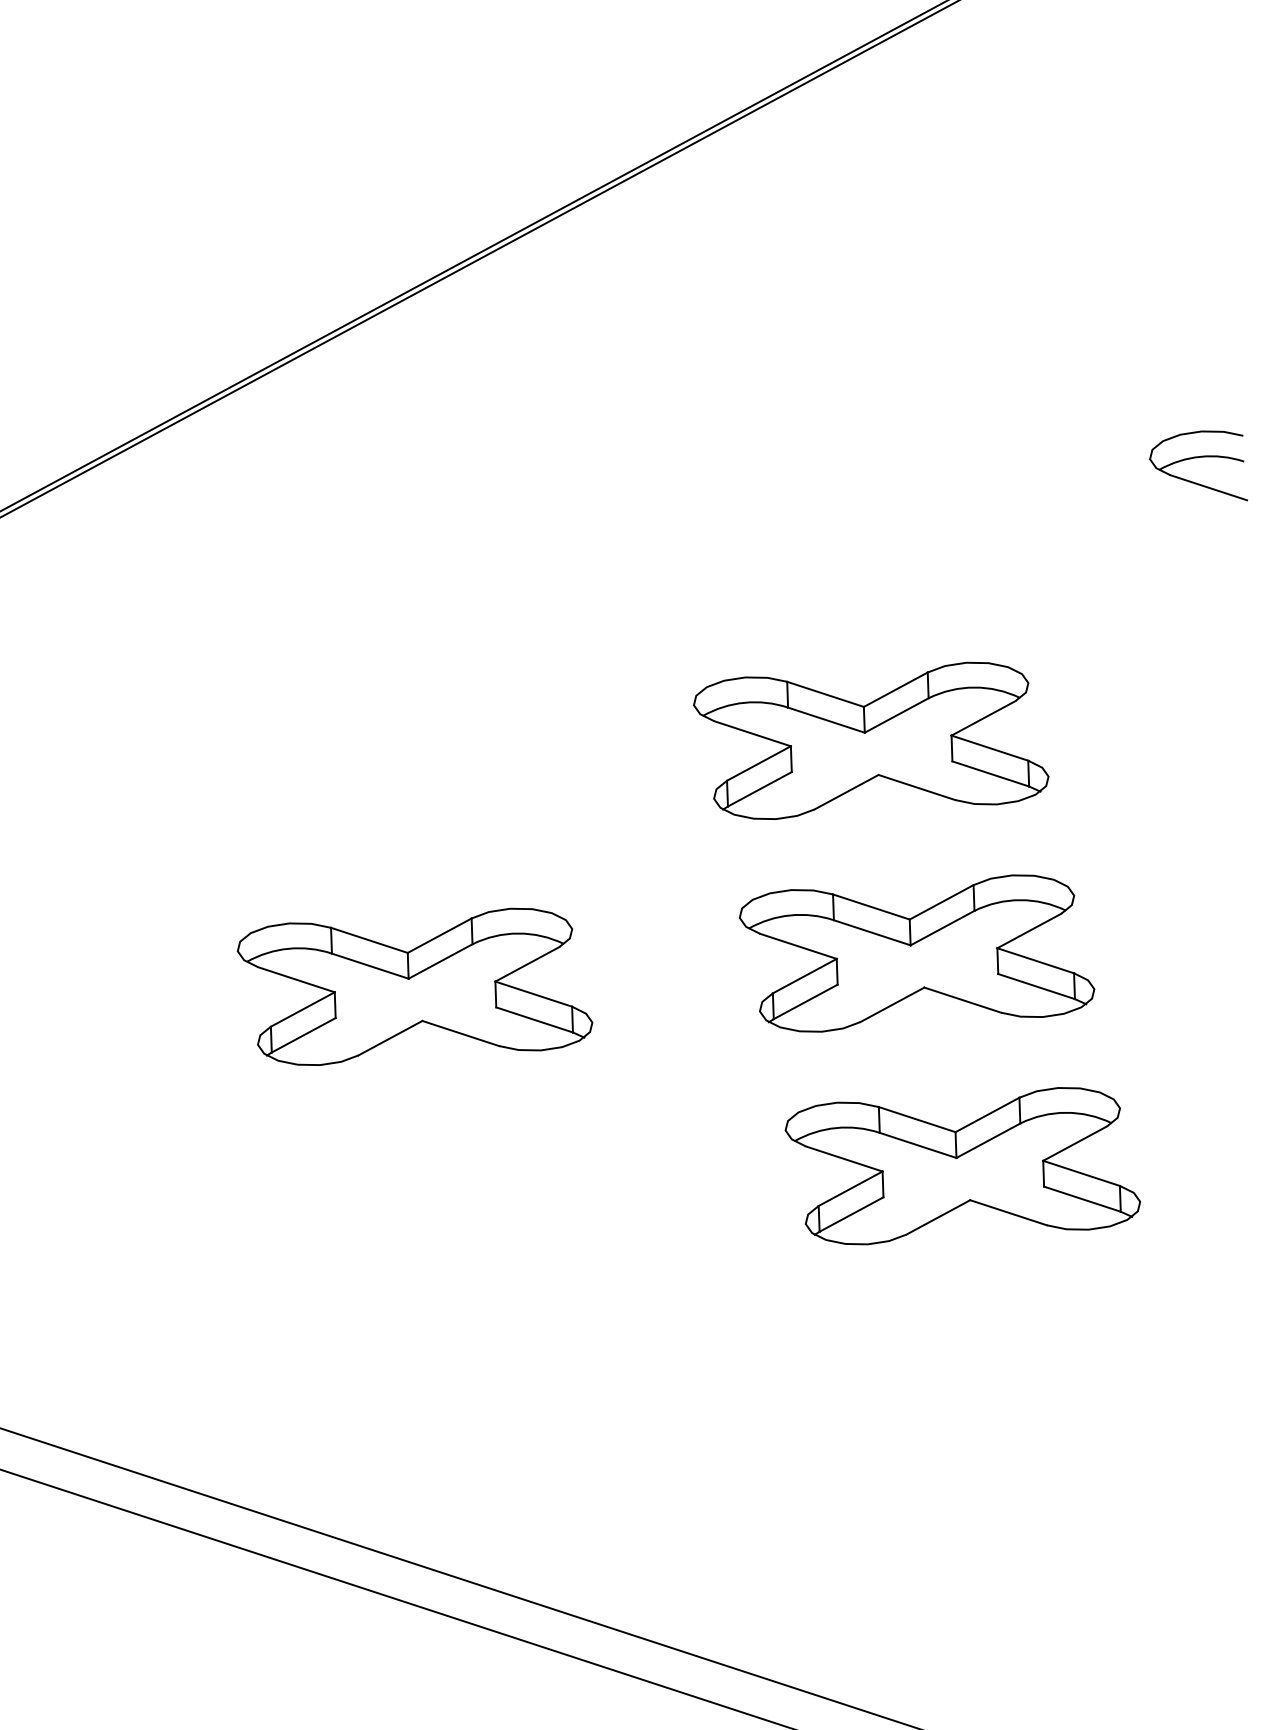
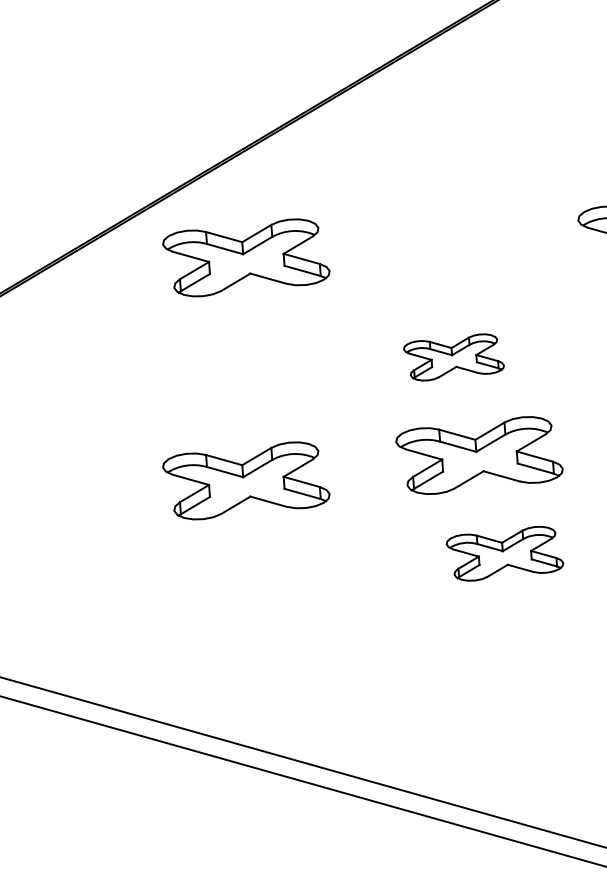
part: (435, 508) -> (246, 257), added
part: (870, 741) -> (453, 357), size x0.6
part: (961, 1165) -> (504, 553), size x0.7

